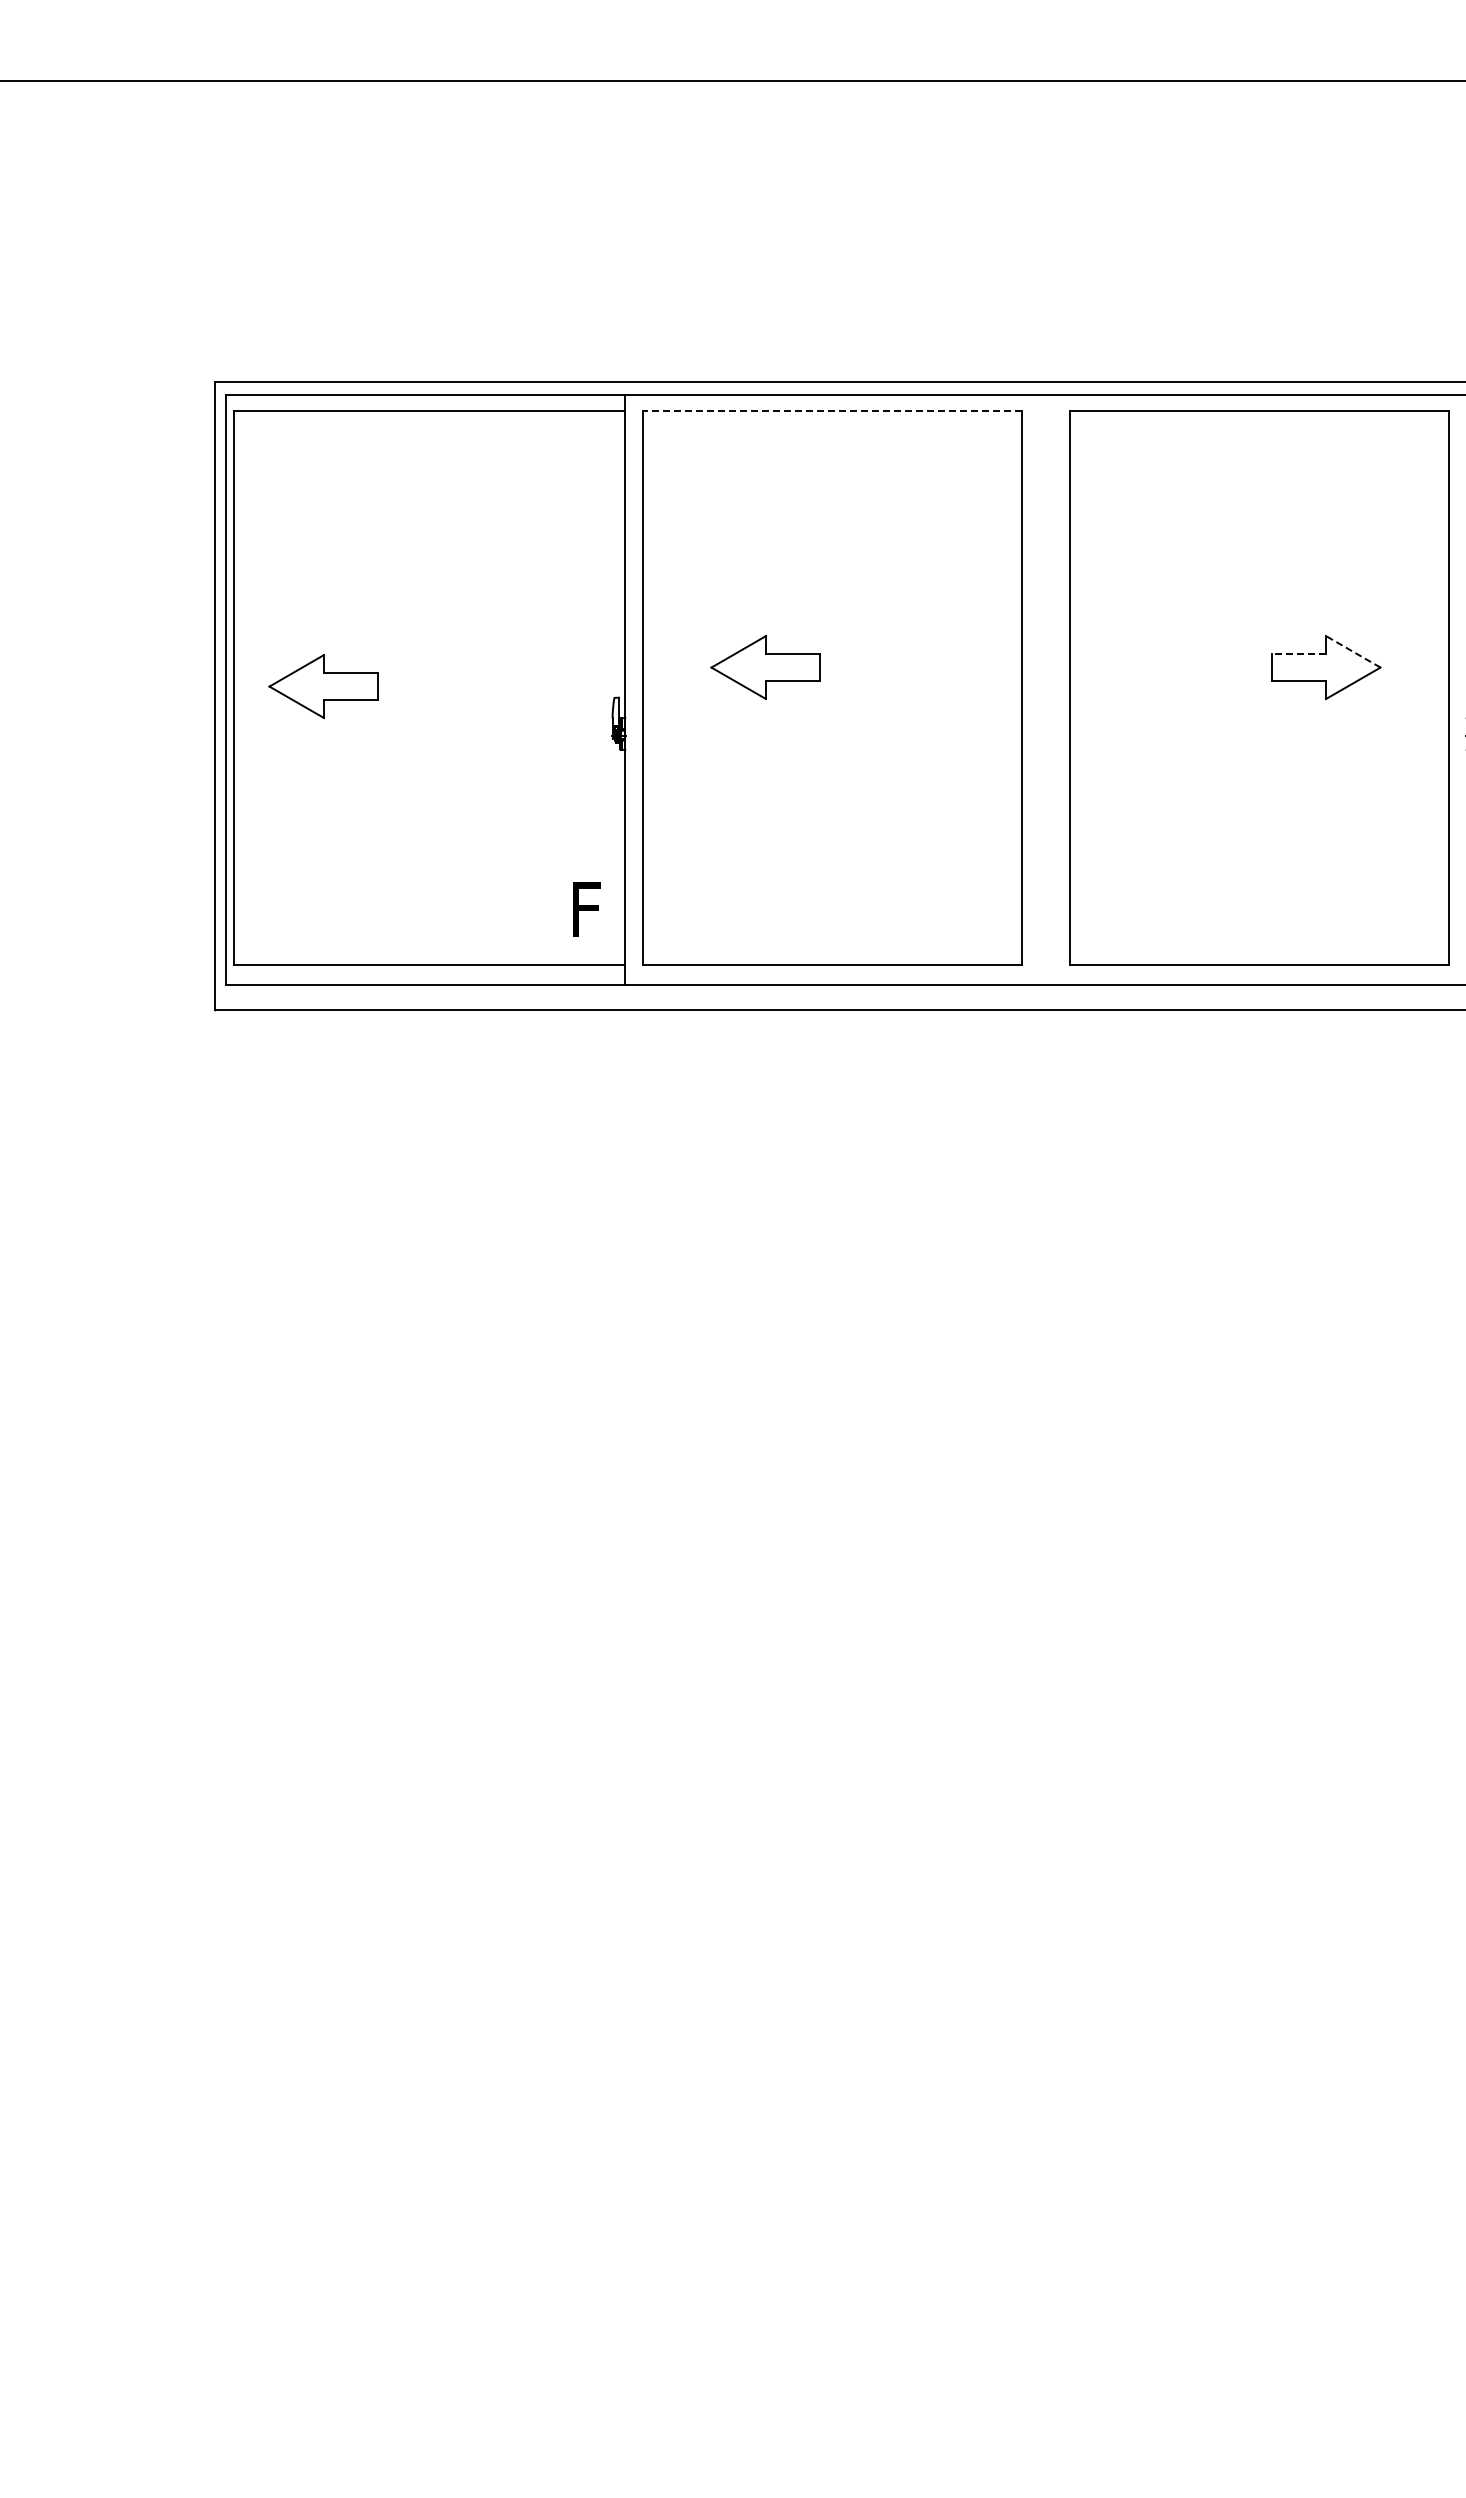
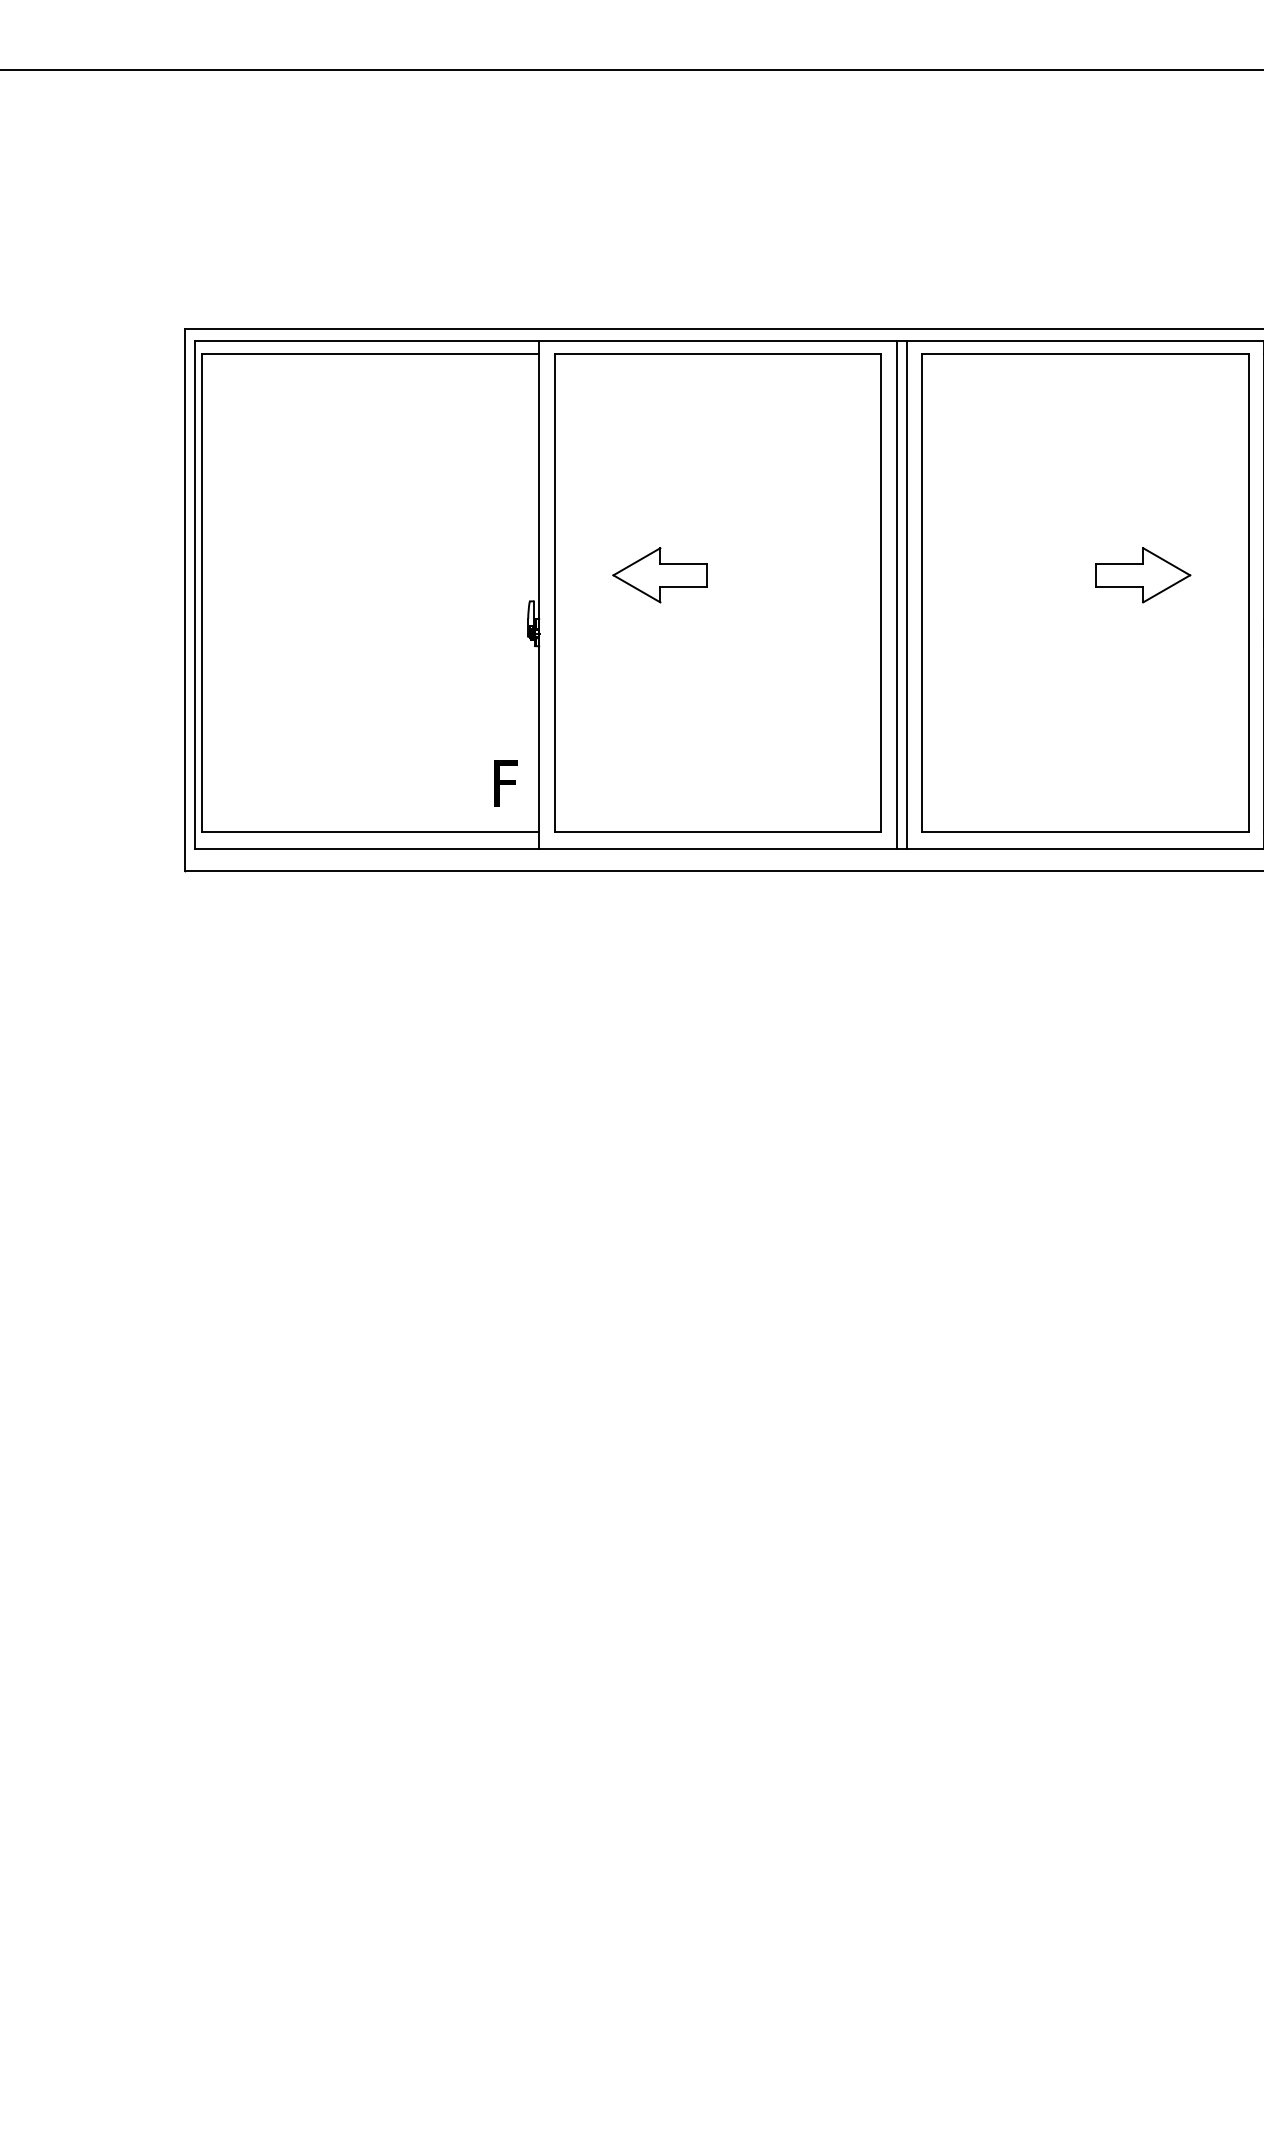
line: (832, 411) -> (717, 354), dashed -> solid
line: (1352, 651) -> (1166, 561), dashed -> solid
line: (1298, 653) -> (1119, 563), dashed -> solid
part: (323, 686) -> (279, 591), removed
line: (1040, 690) -> (897, 595), added
line: (1051, 690) -> (906, 595), added

